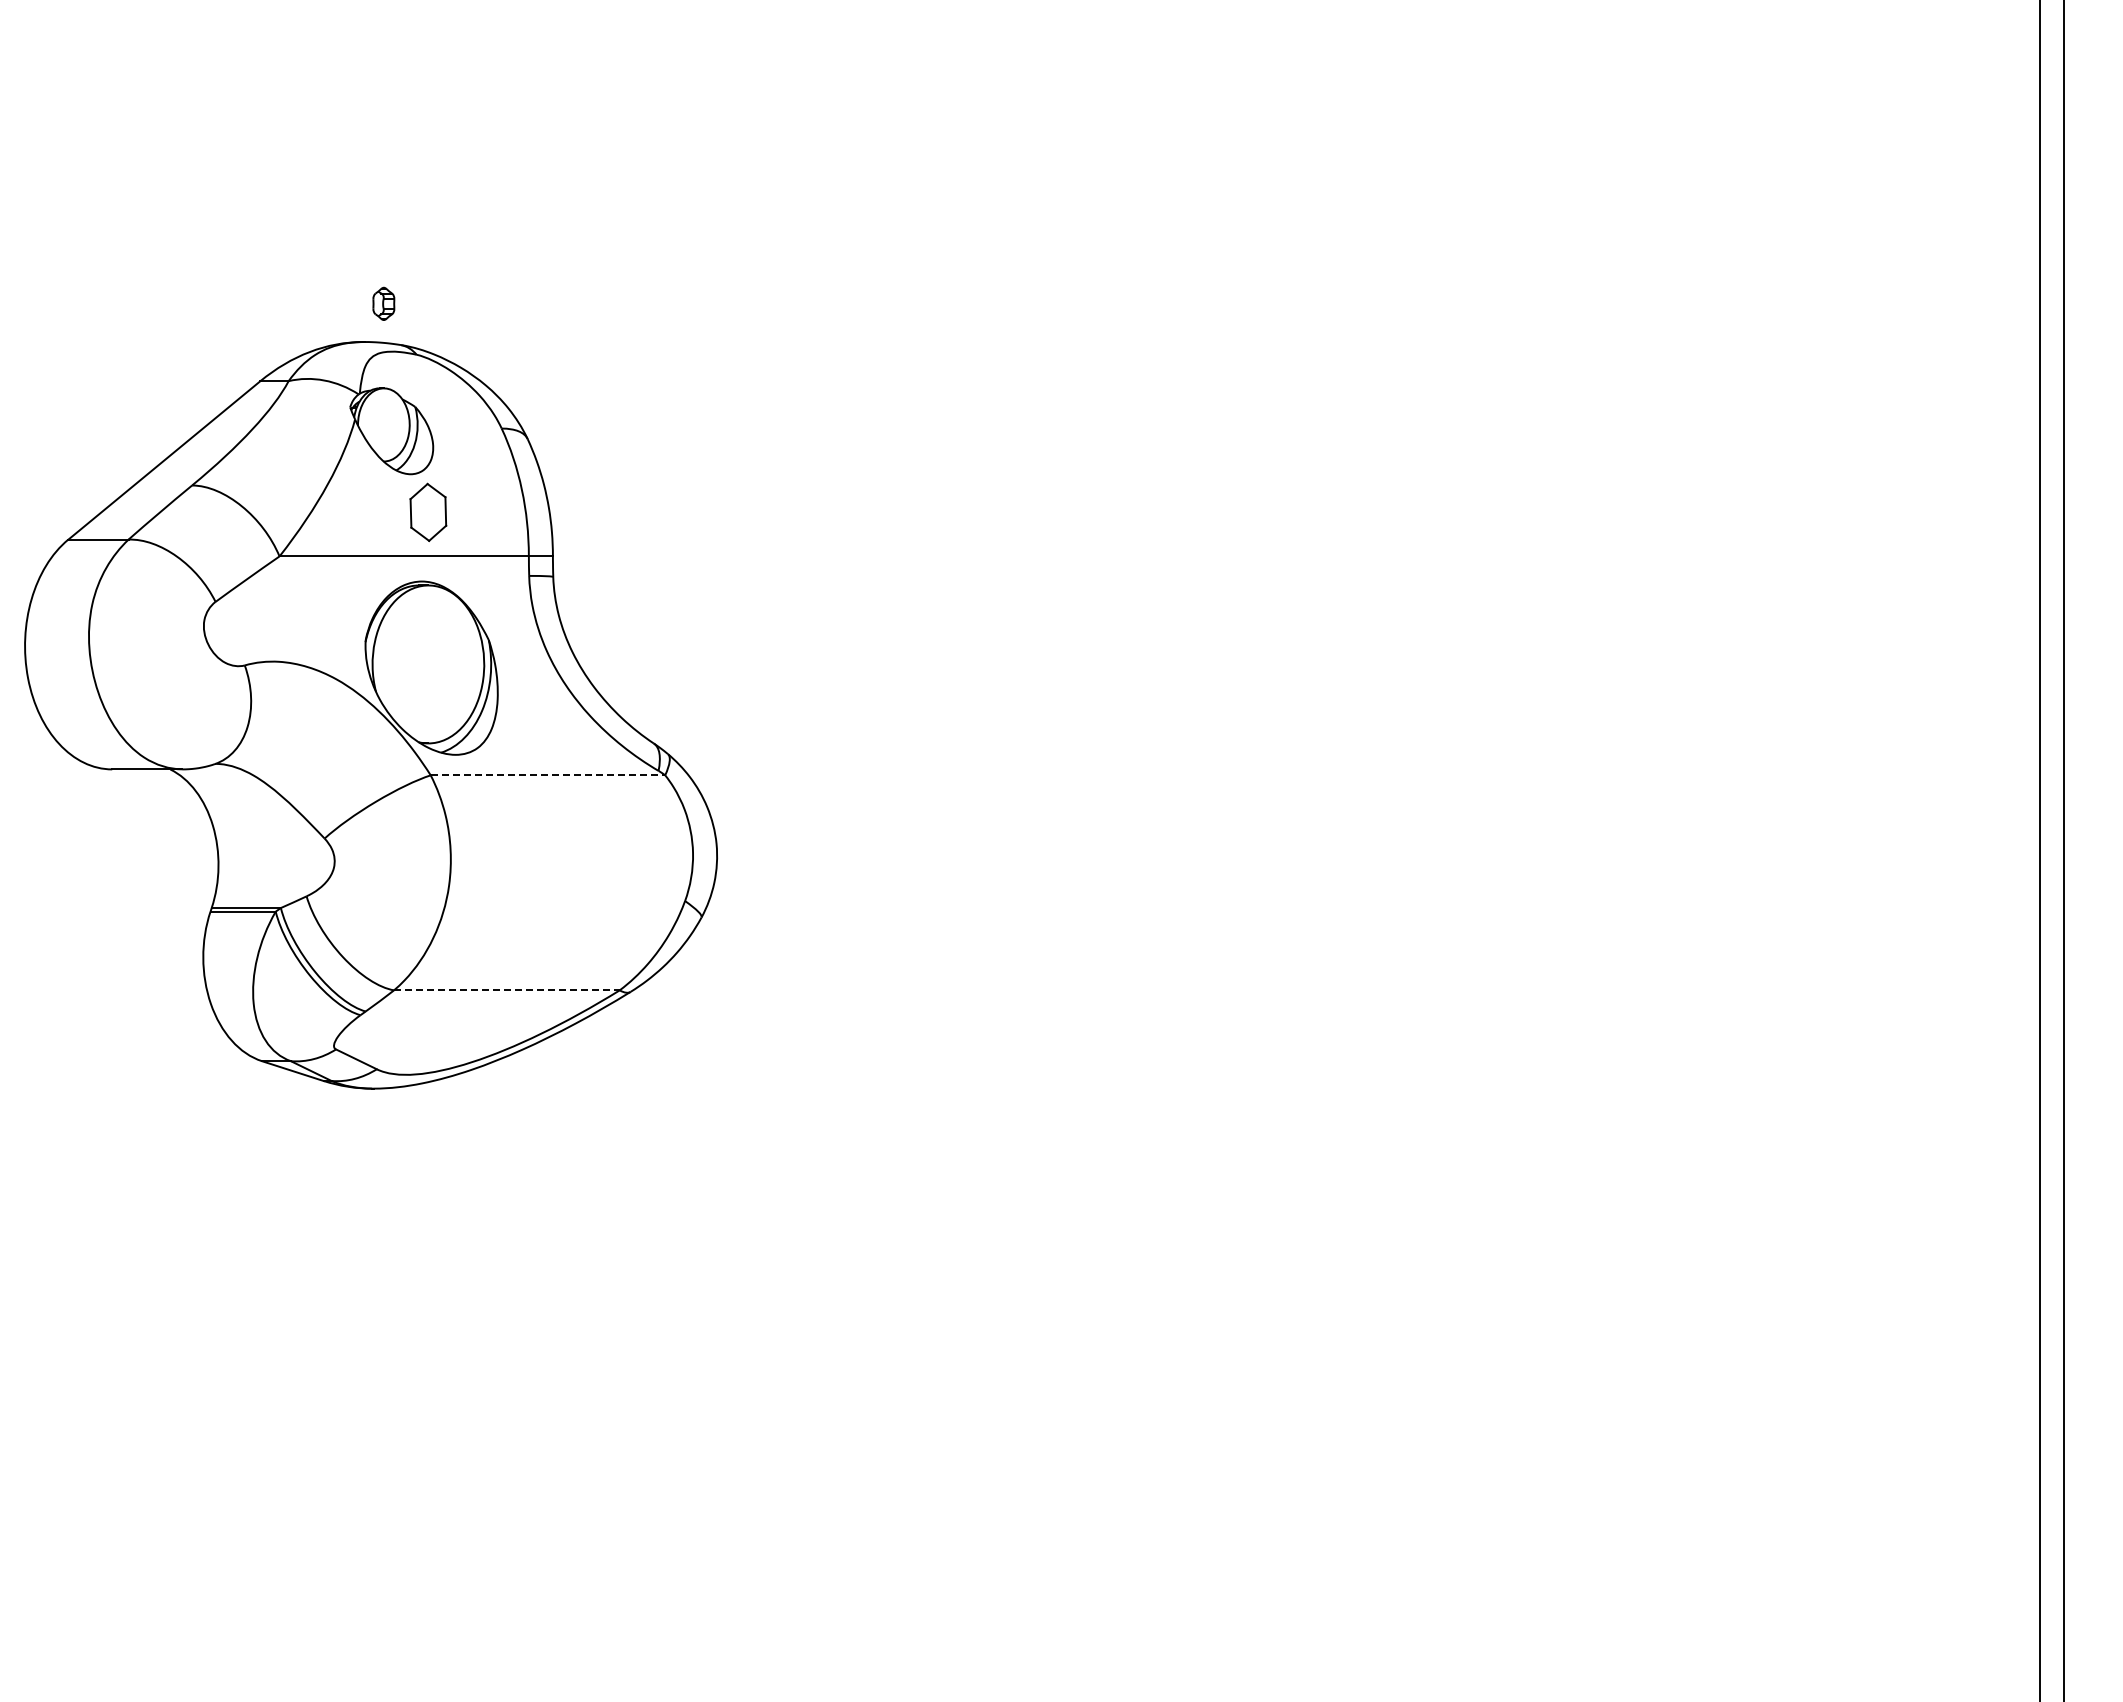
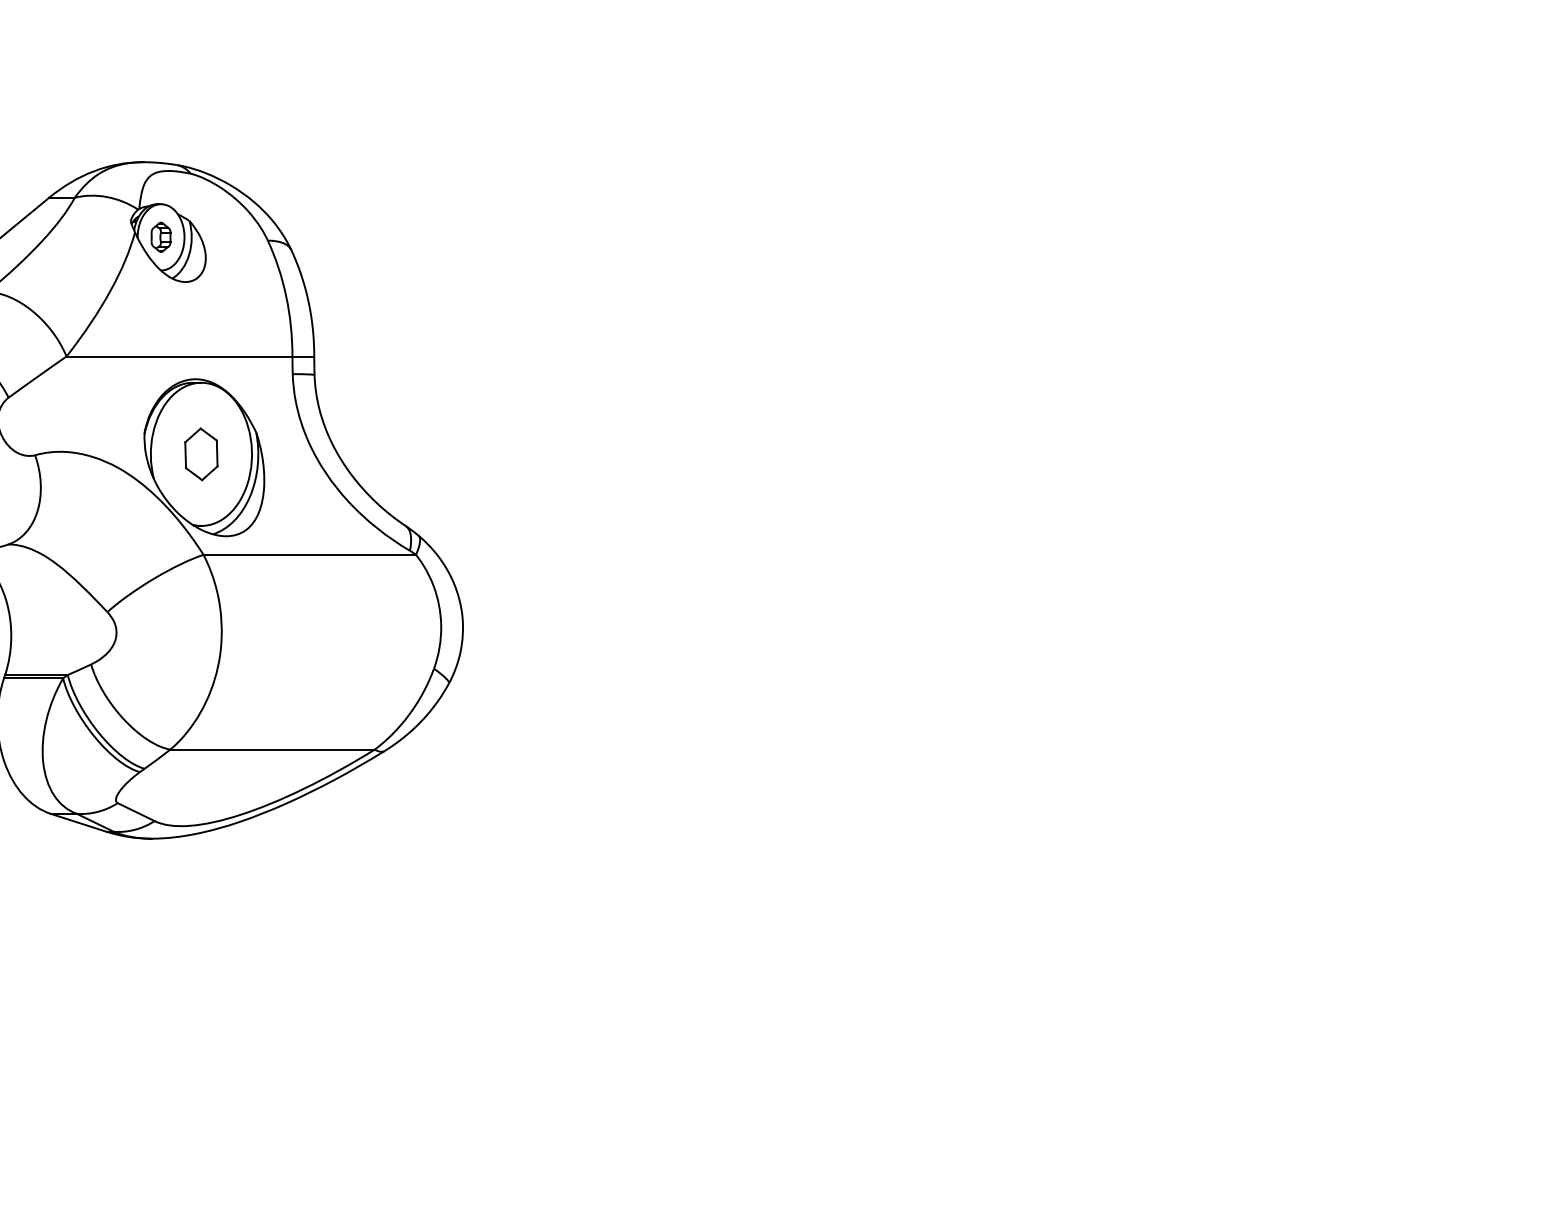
part: (383, 303) -> (160, 236), moved
part: (428, 511) -> (201, 453), moved
line: (548, 775) -> (310, 554), dashed -> solid
line: (506, 990) -> (272, 749), dashed -> solid

